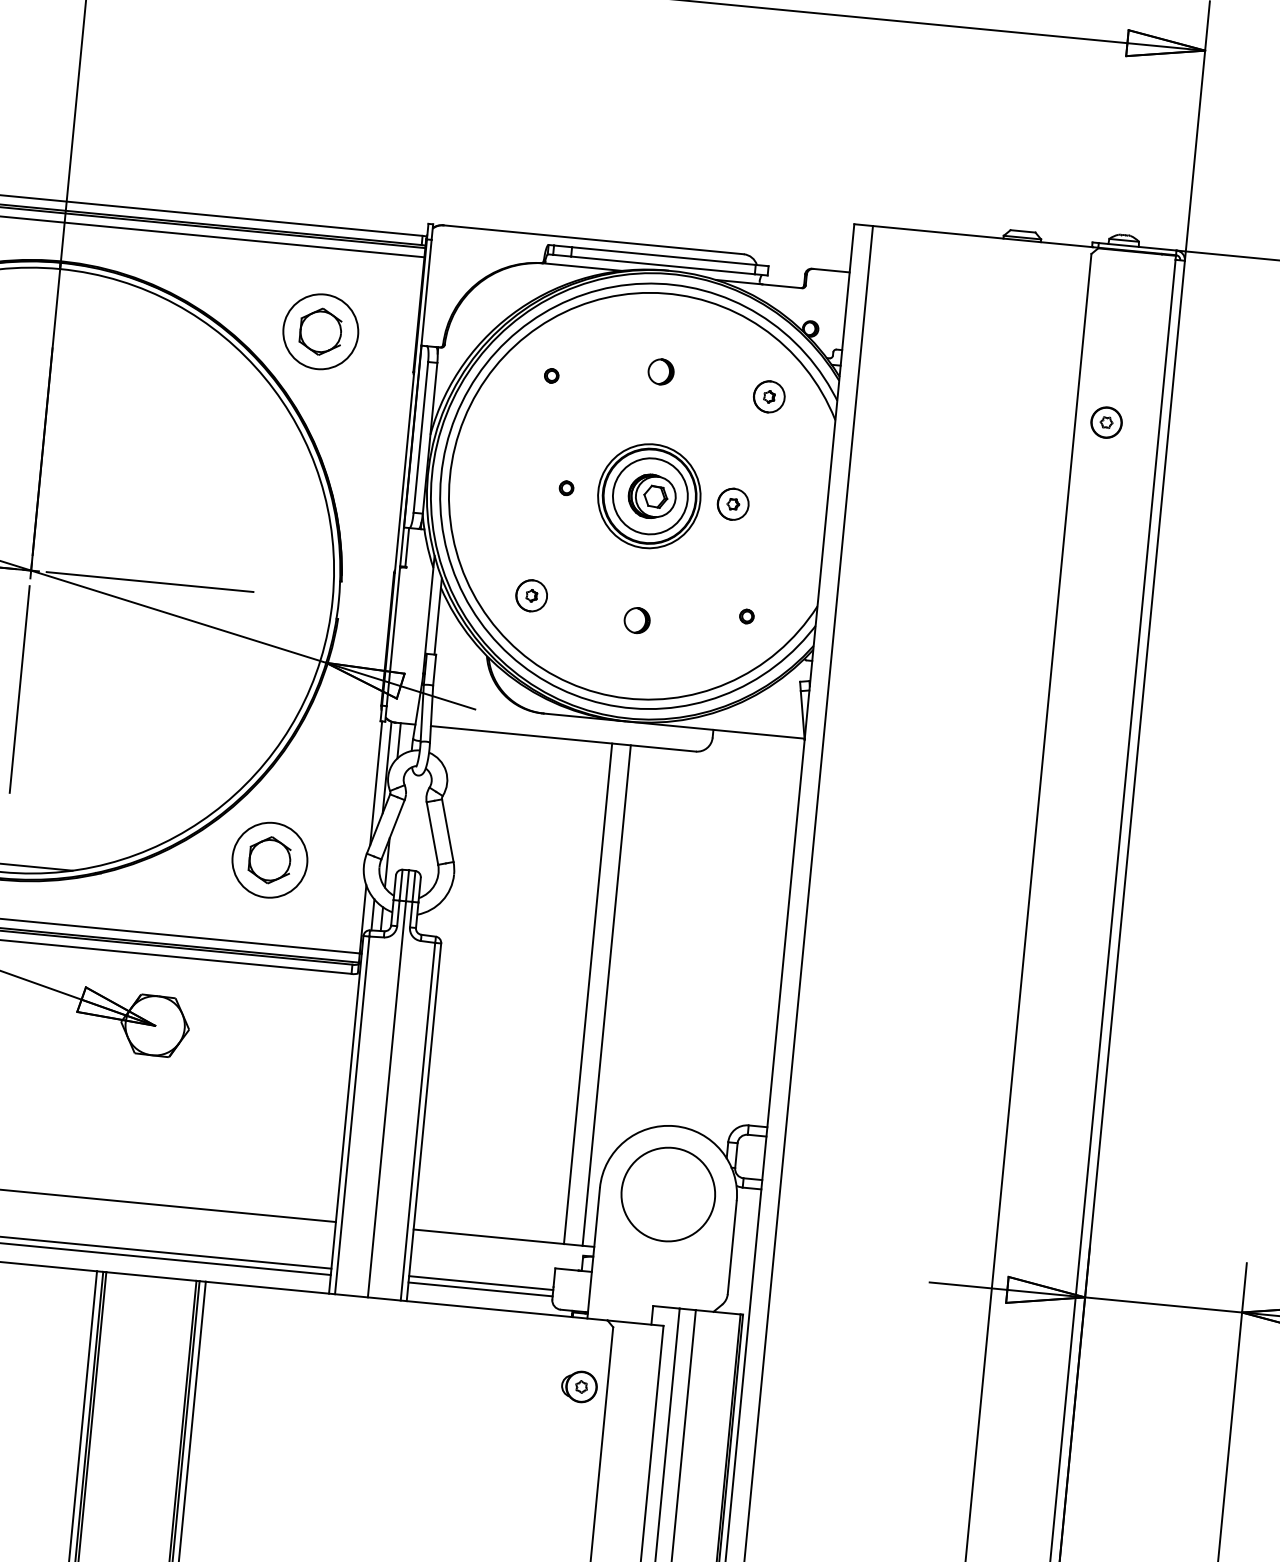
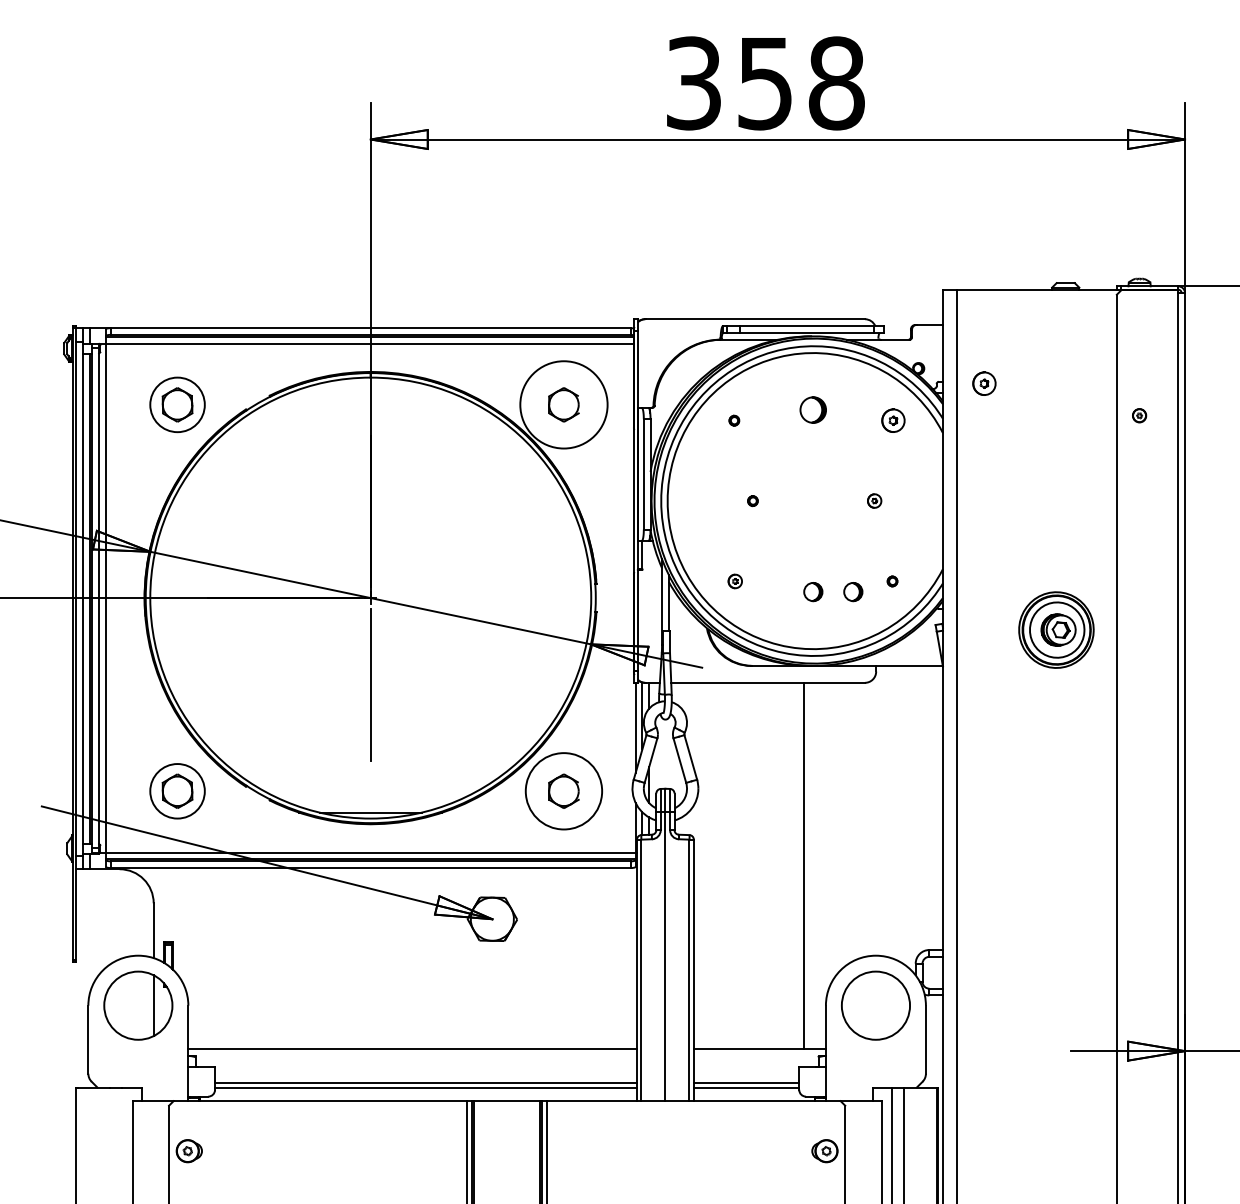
circle: (320, 331) -> (563, 404), size x1.6
part: (898, 357) -> (984, 383), added
part: (661, 372) -> (813, 410), size x1.4
part: (1106, 422) -> (1139, 415), size x0.6
part: (649, 495) -> (1056, 629), moved
part: (732, 503) -> (874, 500), size x0.6
line: (149, 582) -> (457, 598), removed
part: (532, 595) -> (735, 581), size x0.6
part: (692, 626) -> (853, 592), added
circle: (269, 860) -> (563, 791), size x1.4
line: (606, 995) -> (817, 865), removed

